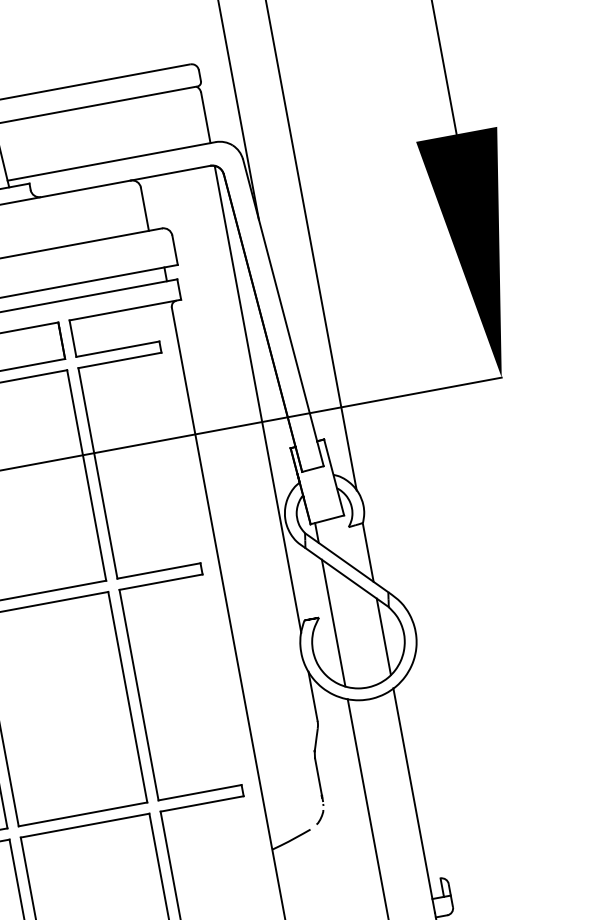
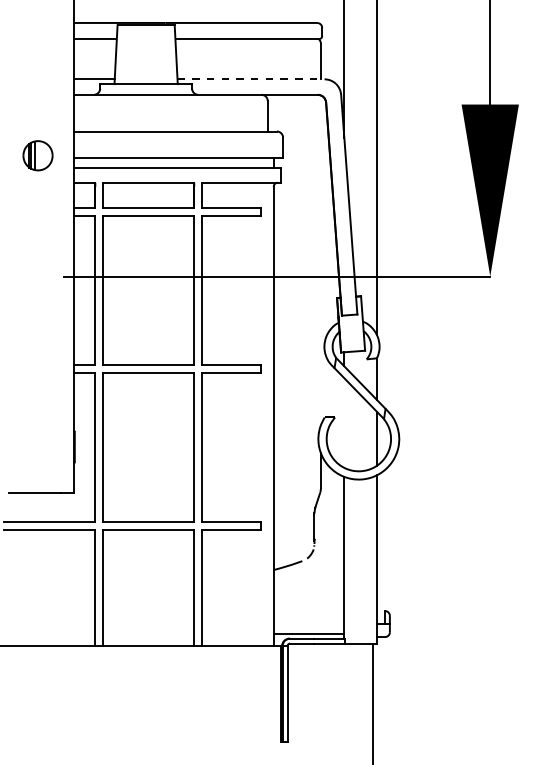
line: (112, 161) -> (251, 79), solid -> dashed
line: (257, 399) -> (320, 260), removed
line: (333, 622) -> (344, 422), removed

